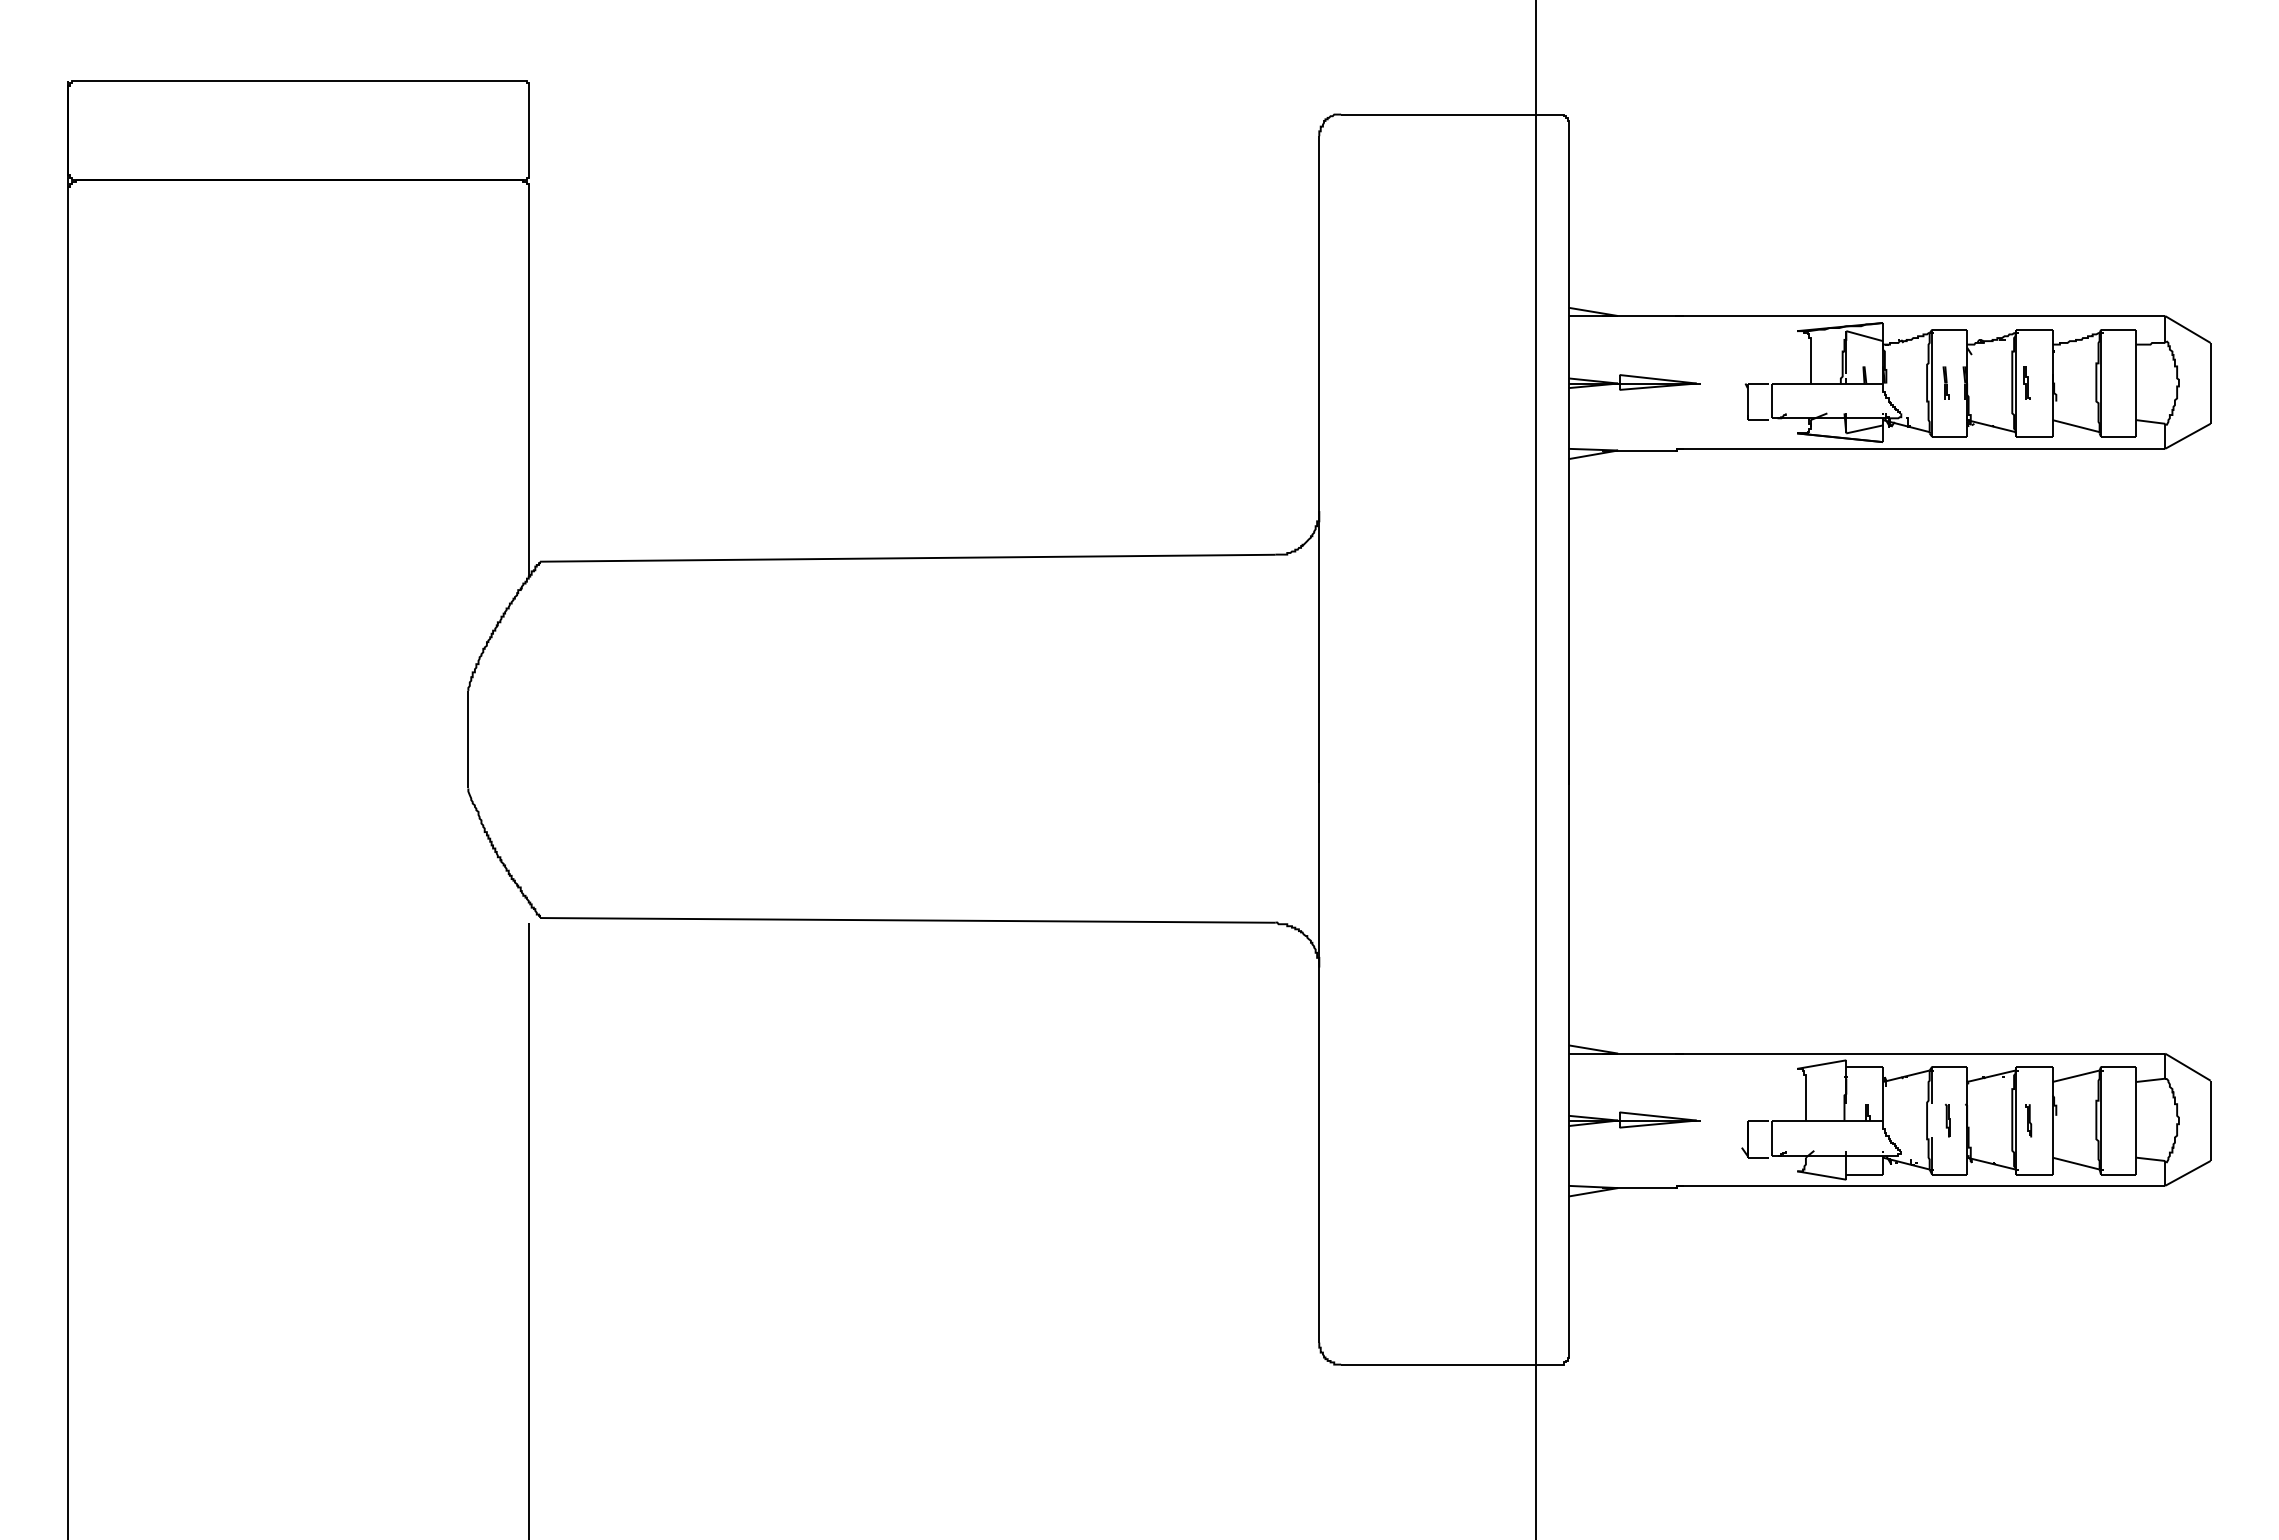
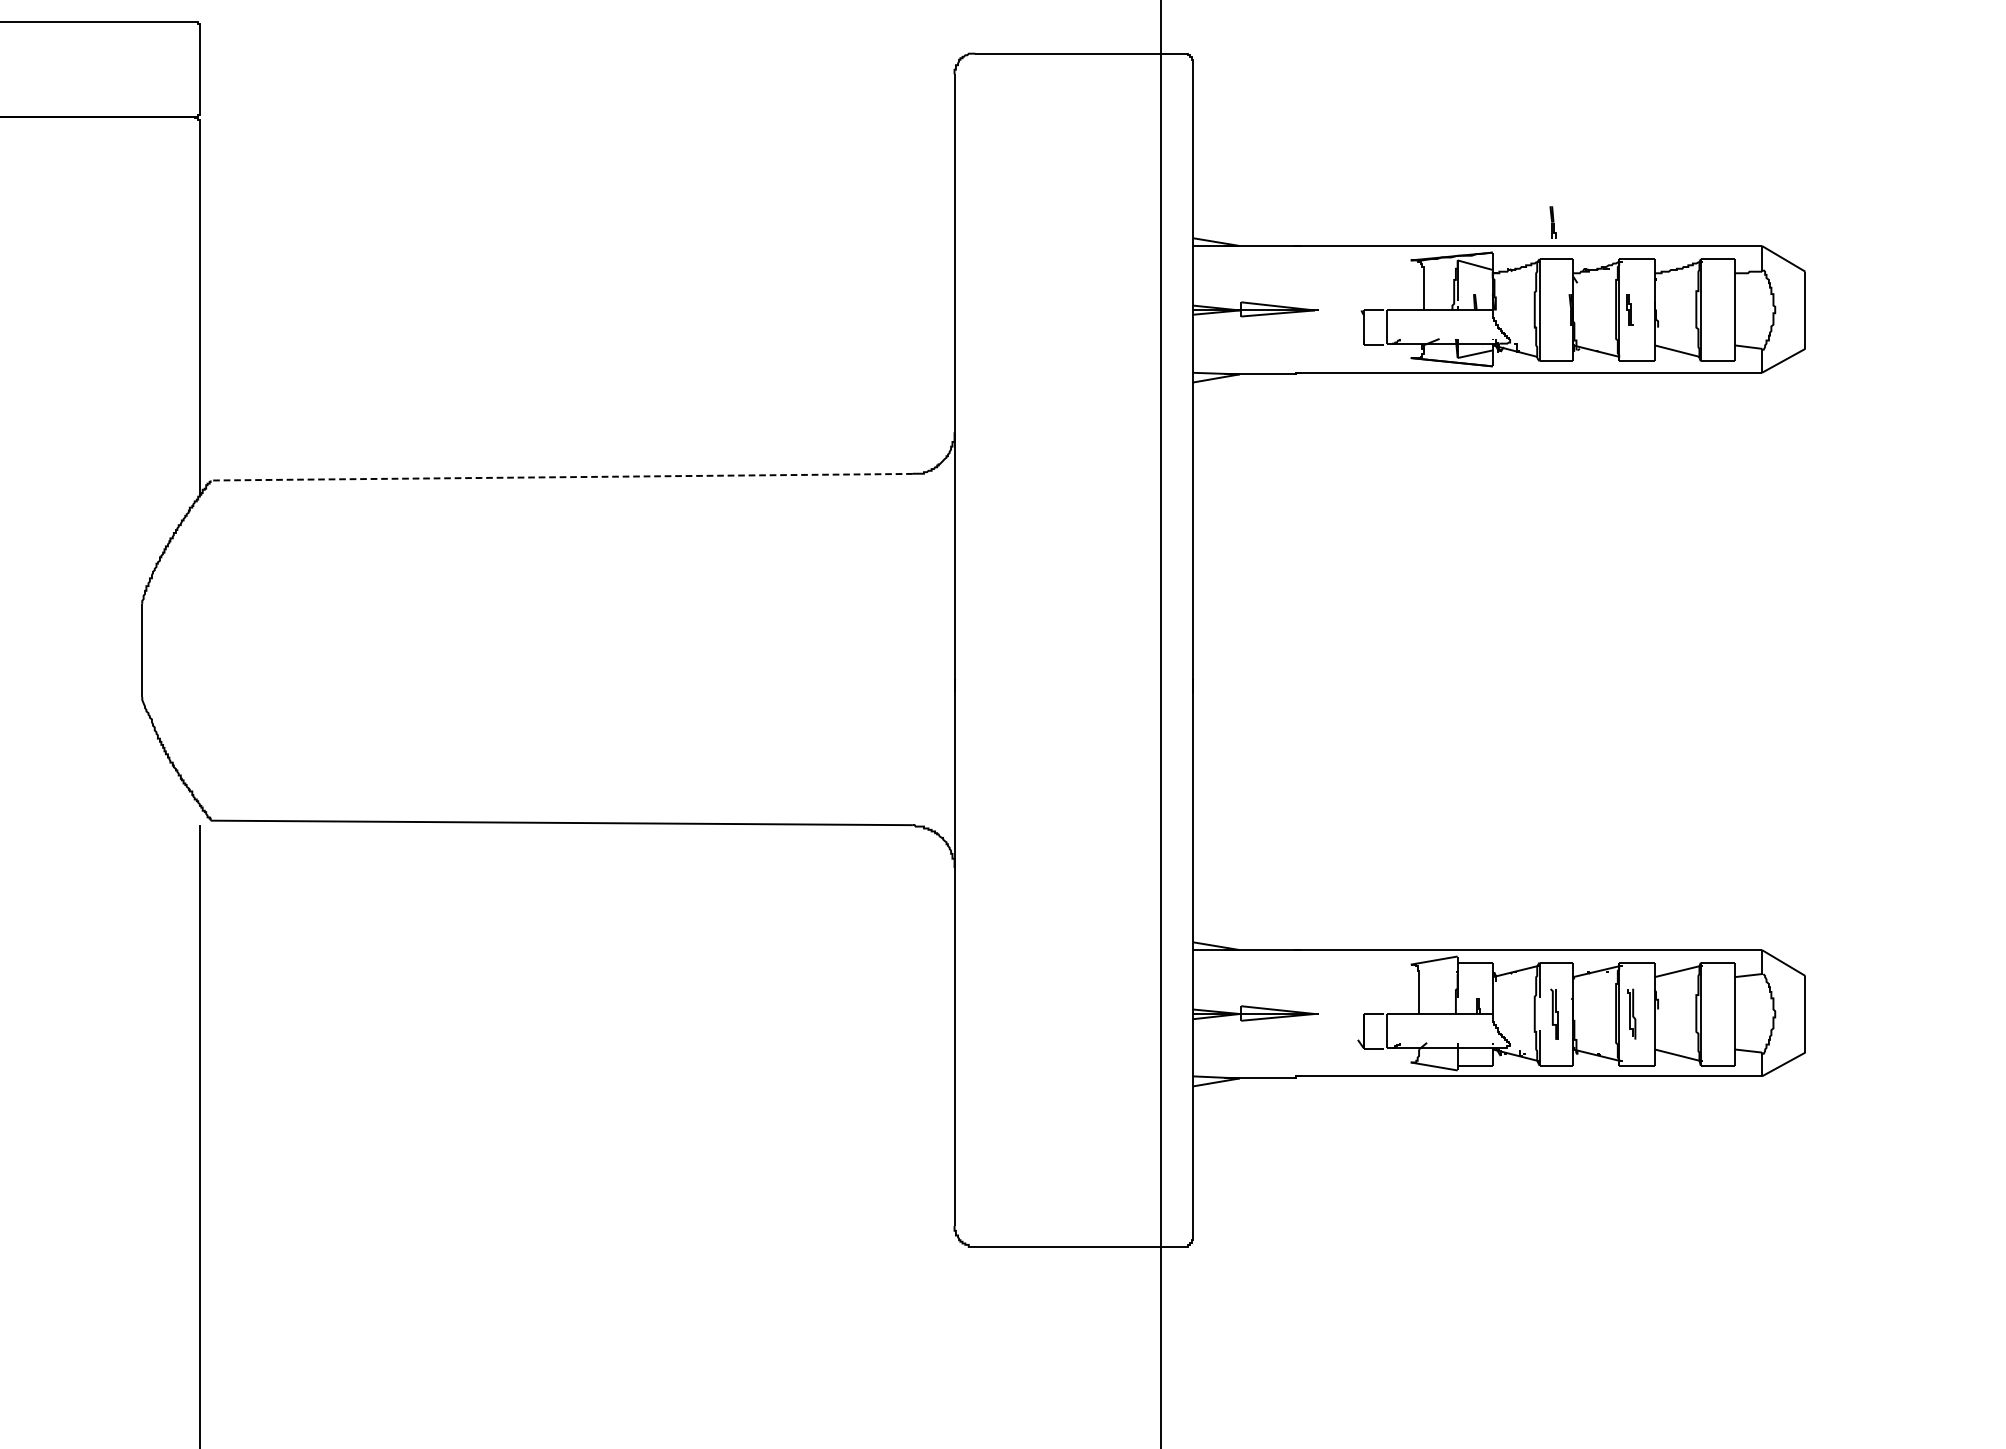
part: (1945, 382) -> (1552, 221), moved
line: (907, 558) -> (561, 477), solid -> dashed
part: (1947, 1120) -> (1554, 1013), size x1.6
part: (2028, 1120) -> (1631, 1013), size x1.6

